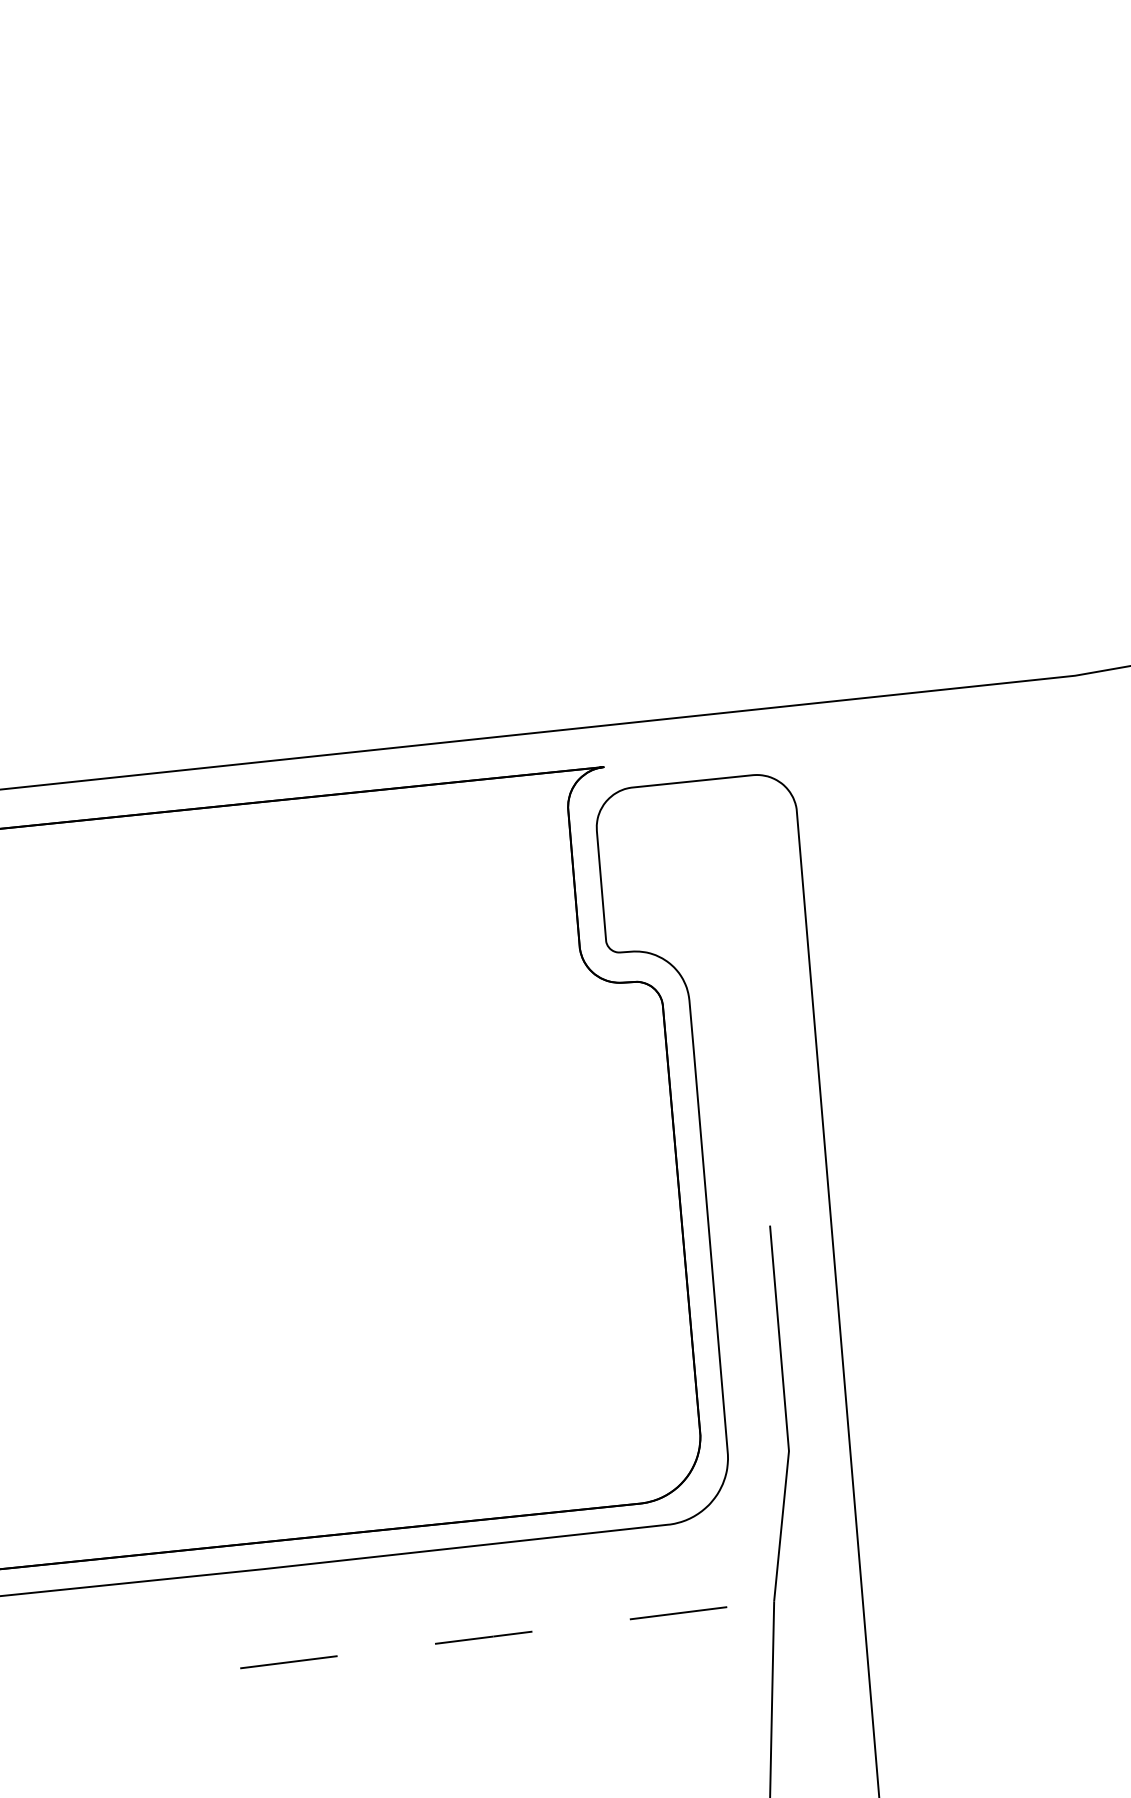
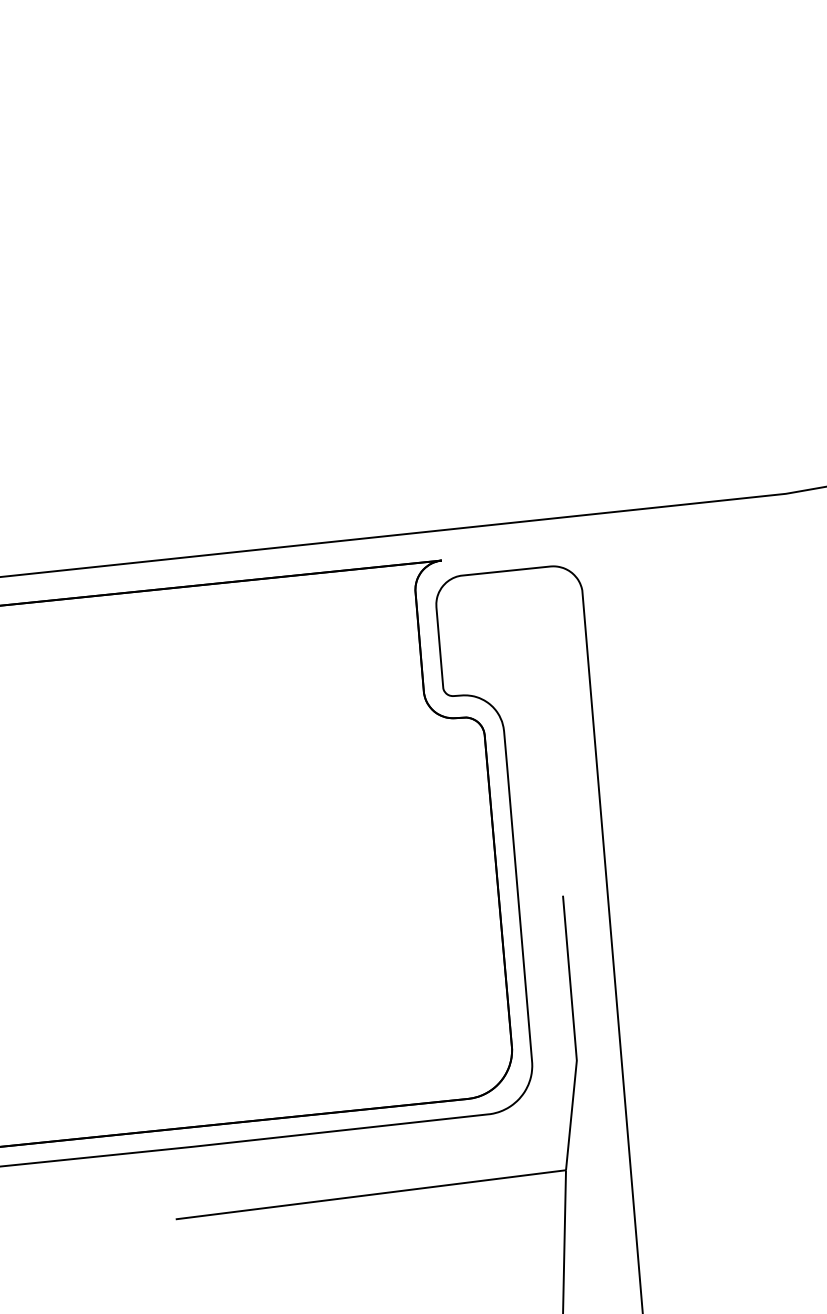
line: (505, 1635) -> (369, 1195), dashed -> solid

